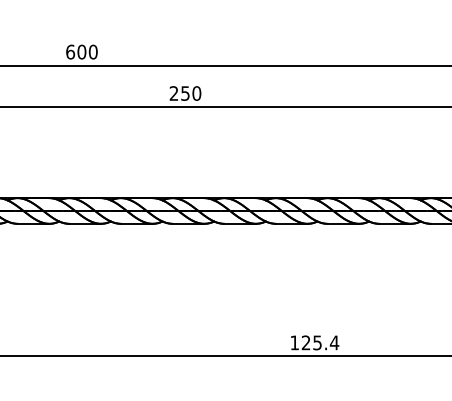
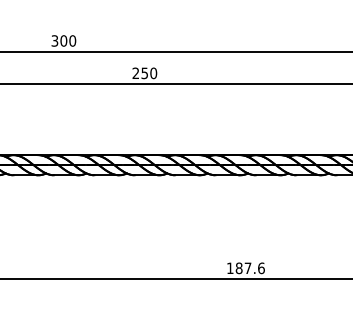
text: (70, 51) -> (54, 40), 600 -> 300
text: (320, 342) -> (250, 268), 125.4 -> 187.6

